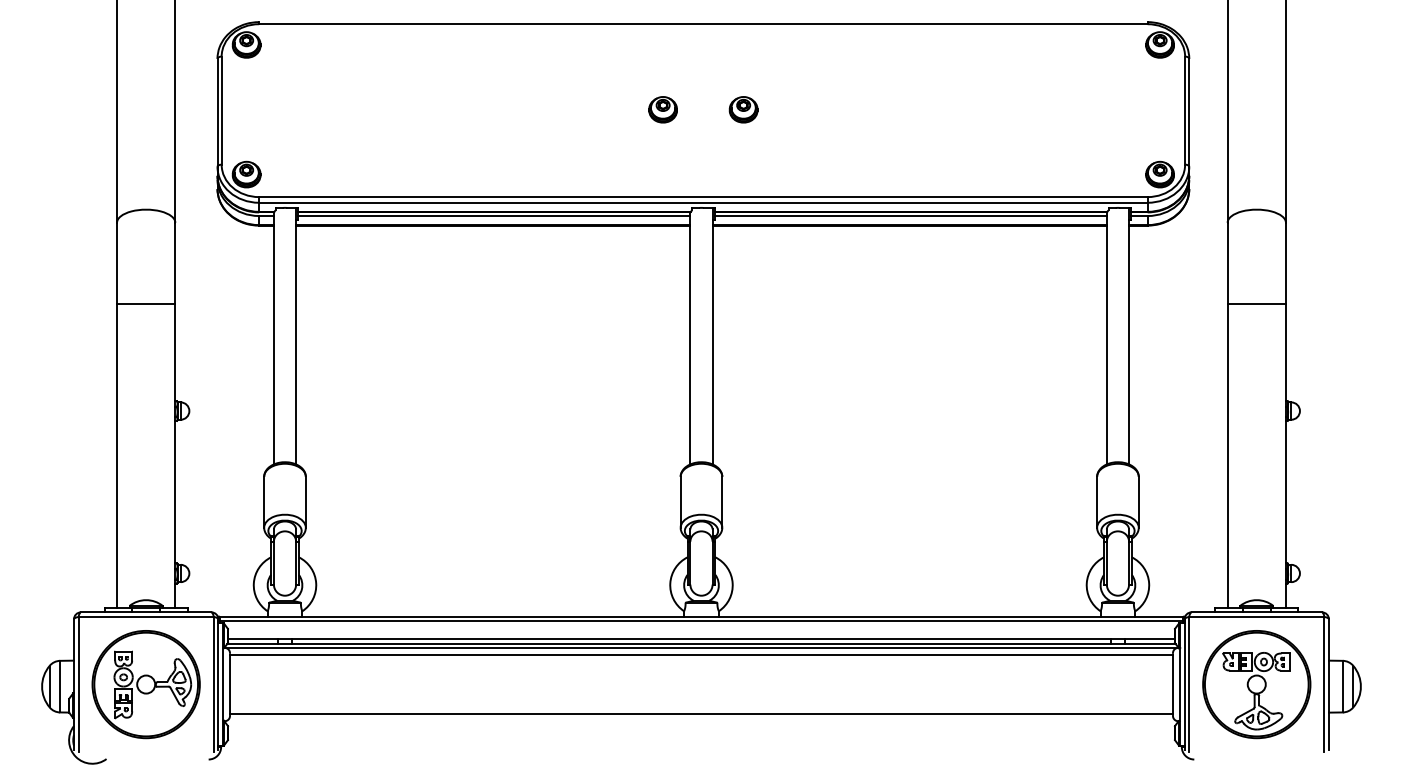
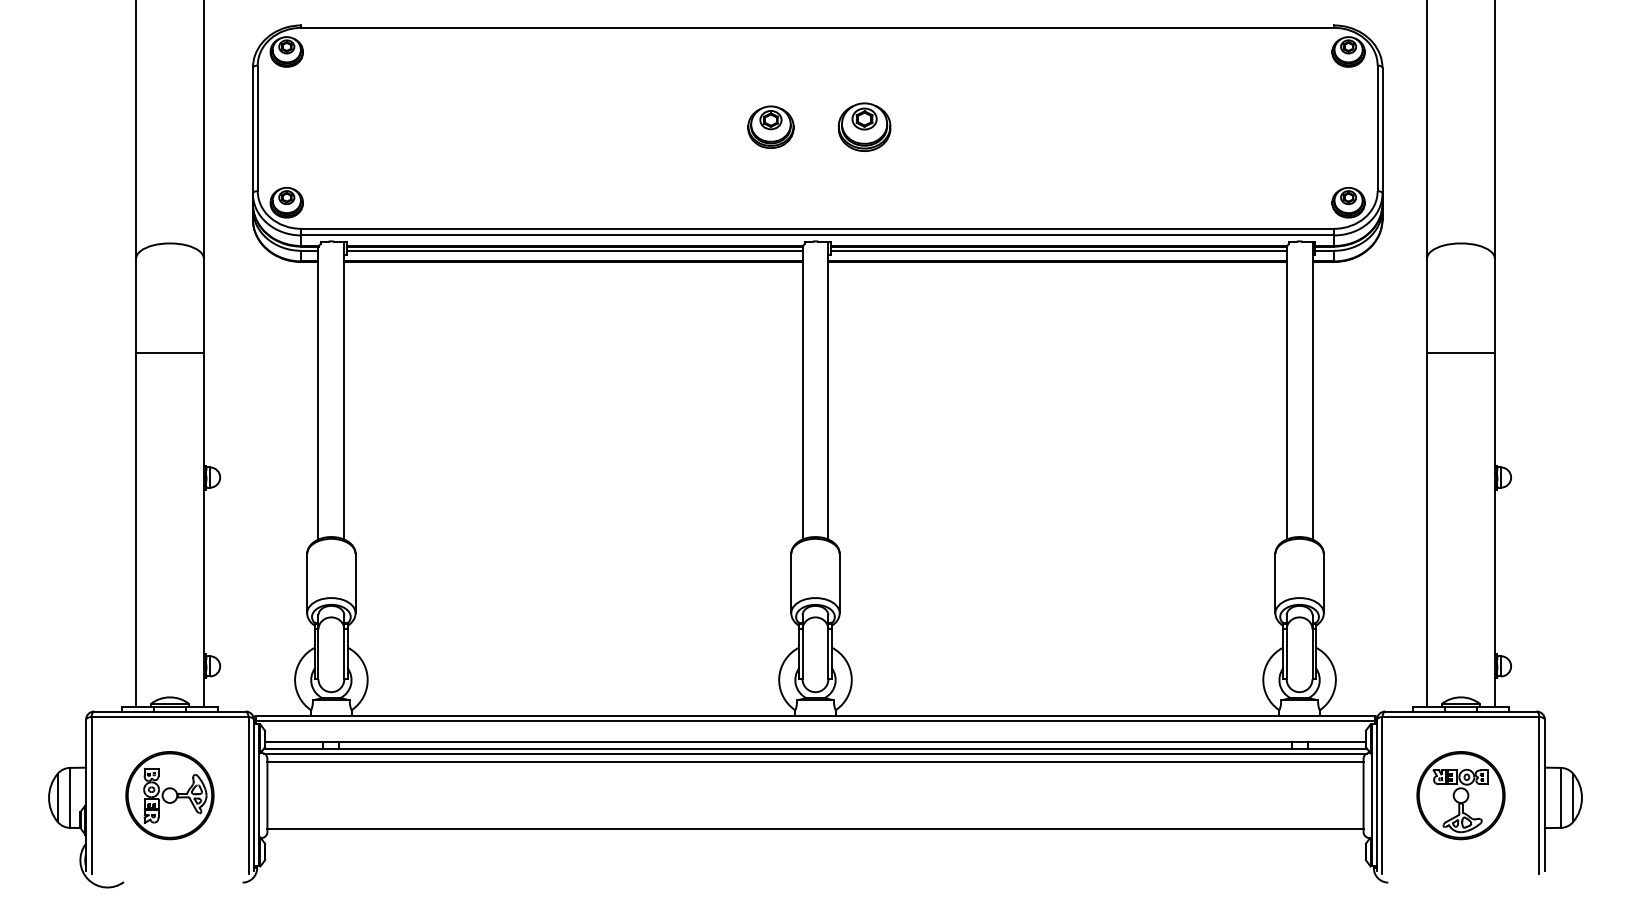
part: (662, 109) -> (770, 127), size x1.4
part: (743, 109) -> (864, 127), size x1.6
part: (145, 684) -> (169, 795), size x0.7
part: (1256, 684) -> (1460, 795), size x0.7

